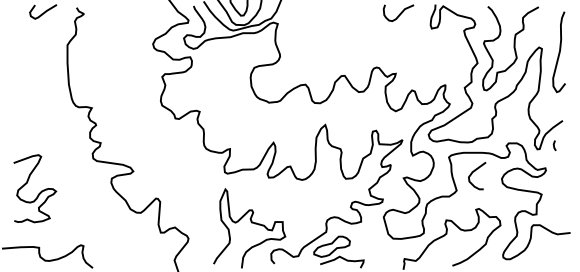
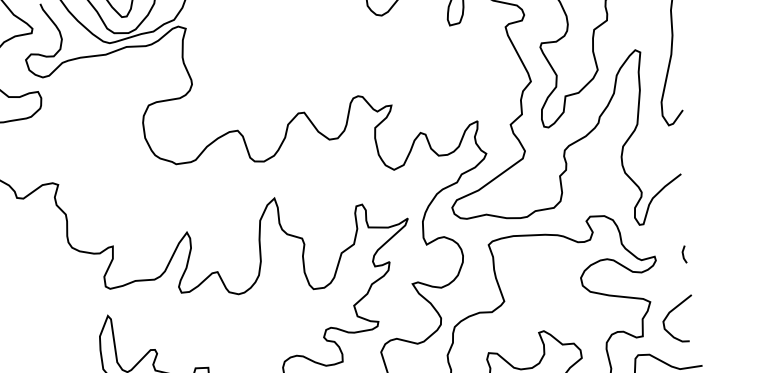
line: (554, 145) -> (683, 254), moved
curve: (475, 171) -> (674, 311), moved

